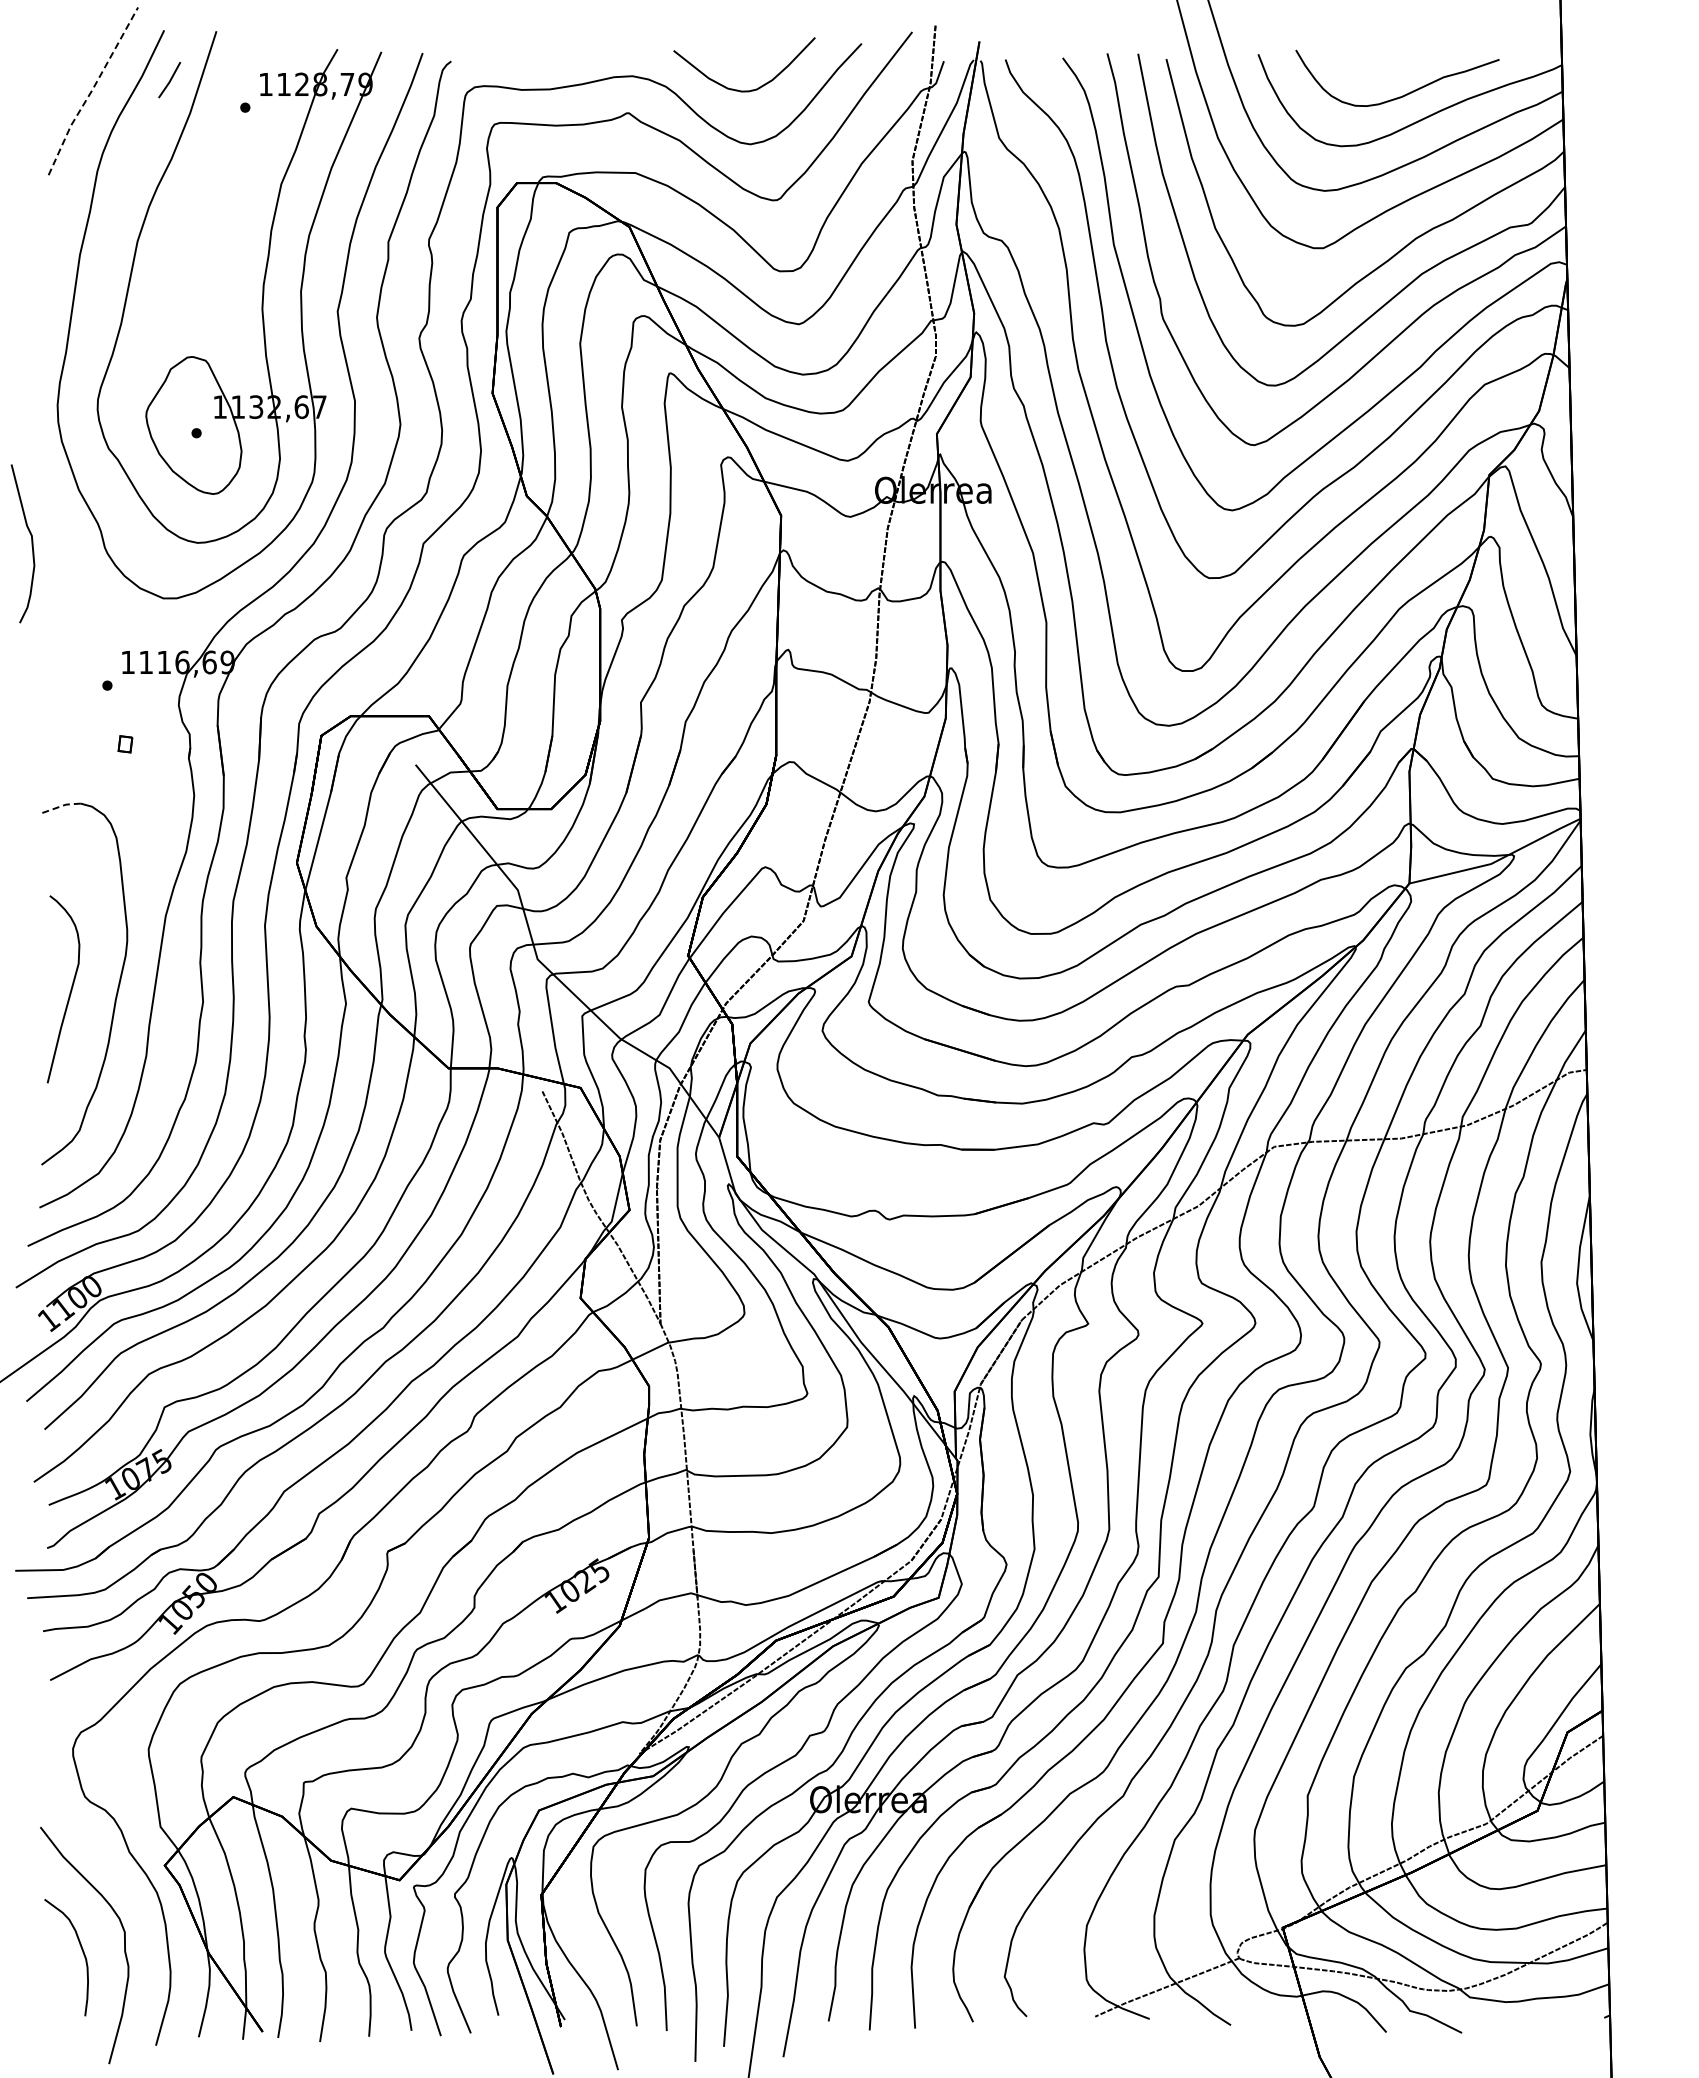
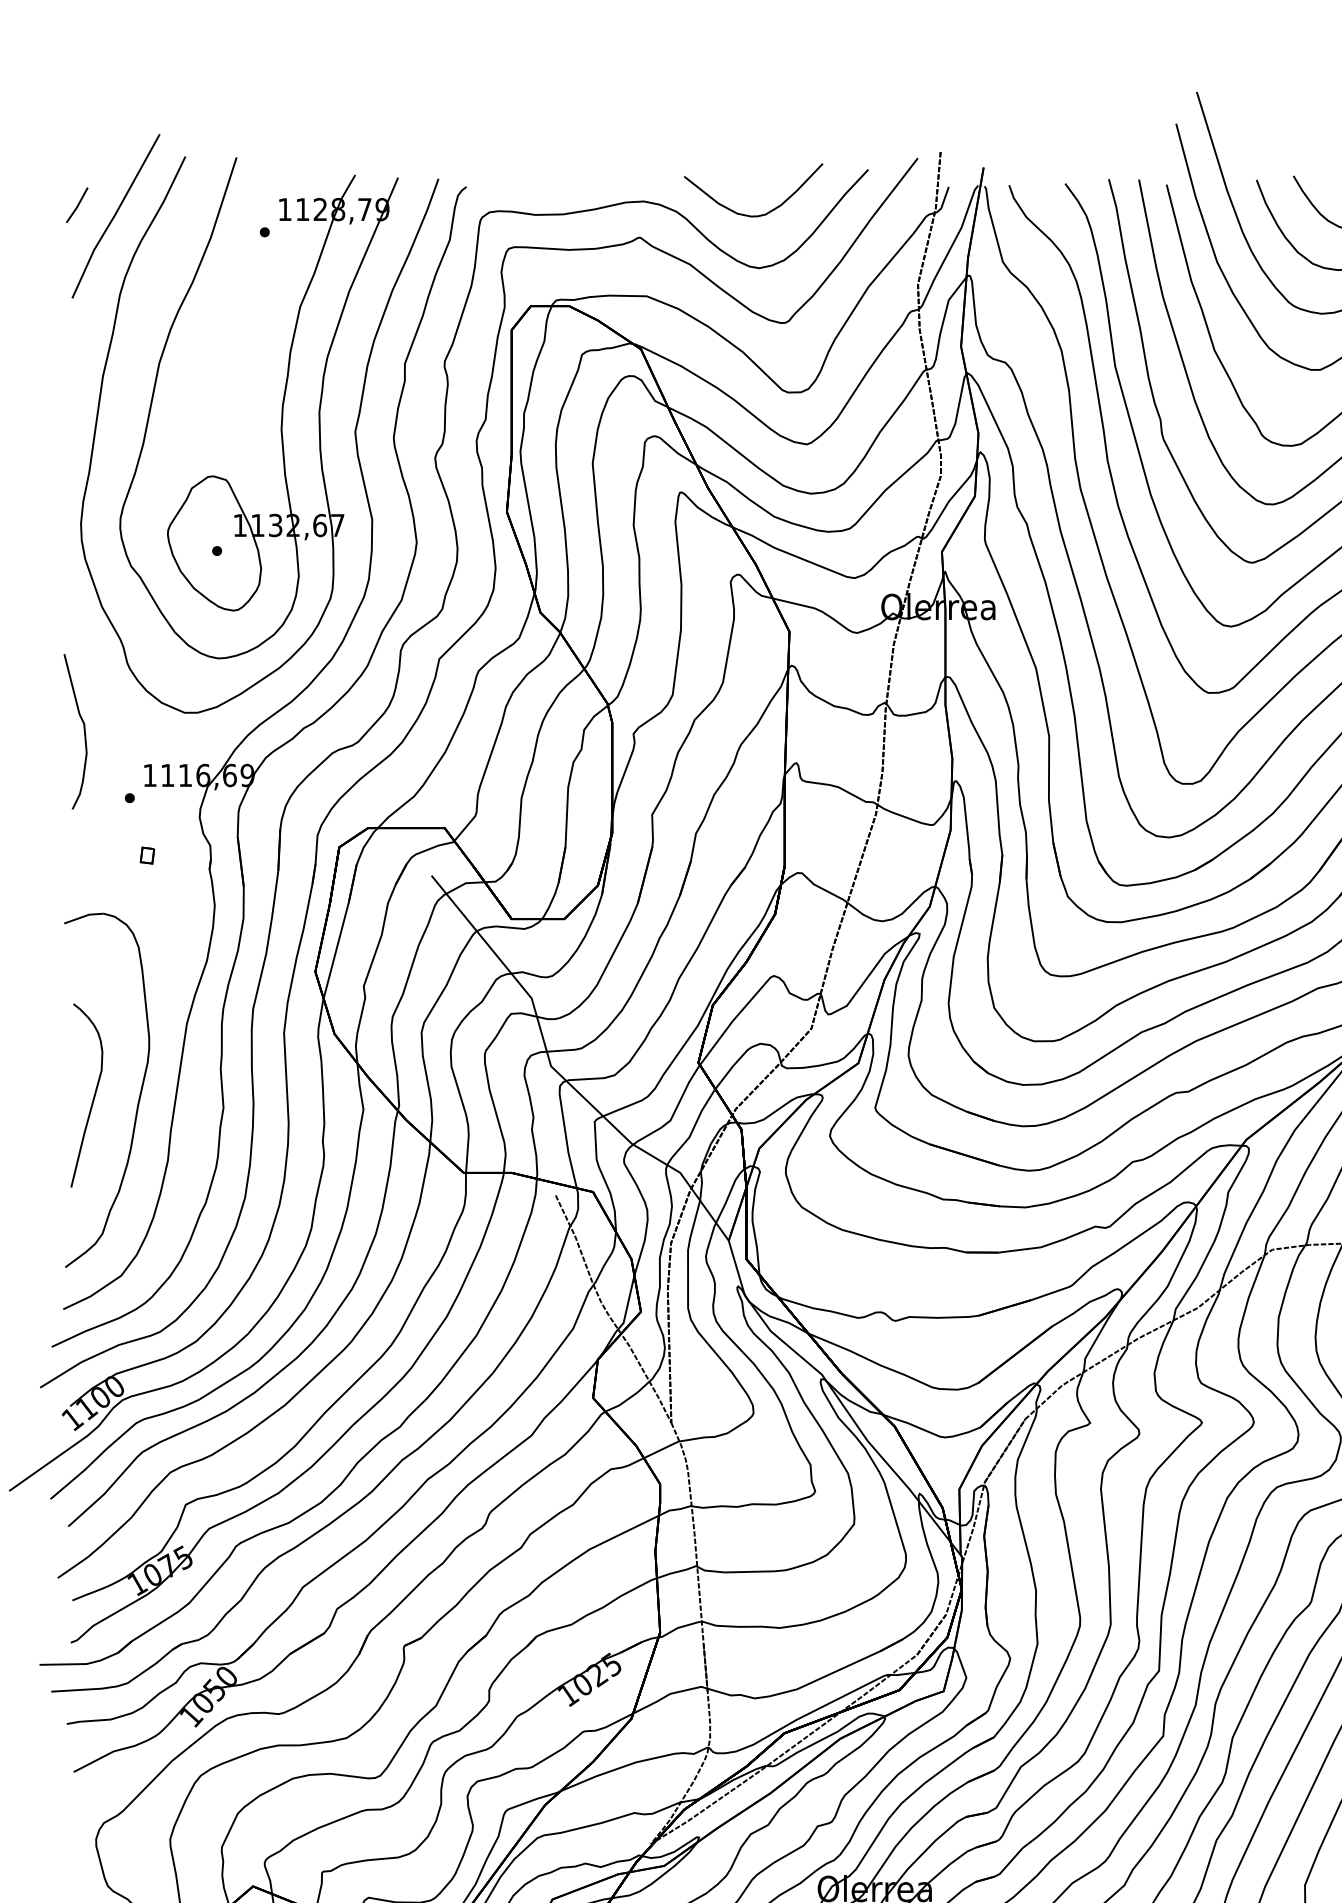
line: (170, 79) -> (77, 204), moved
line: (91, 90) -> (114, 215), dashed -> solid
curve: (31, 543) -> (83, 731), moved
line: (60, 806) -> (83, 916), dashed -> solid

